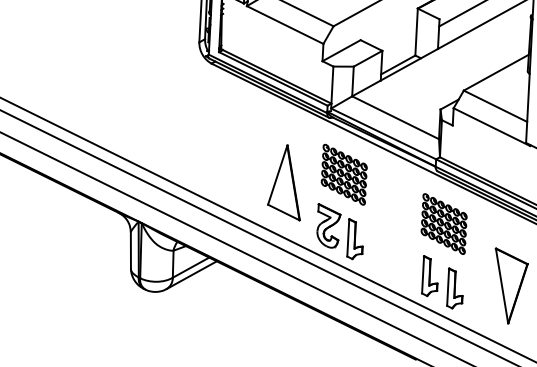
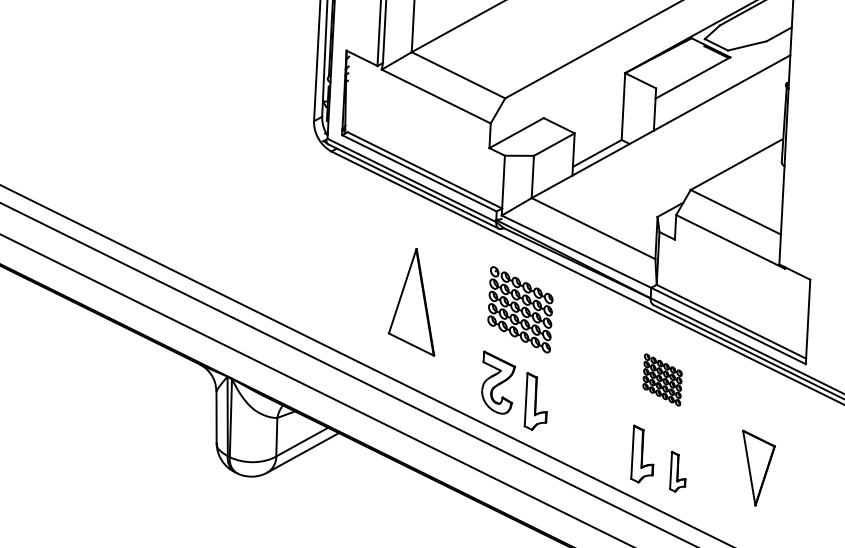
part: (283, 182) -> (411, 302), moved
part: (444, 223) -> (662, 379), size x0.6
part: (511, 285) -> (758, 467), size x0.7
part: (454, 288) -> (677, 471), size x0.7

